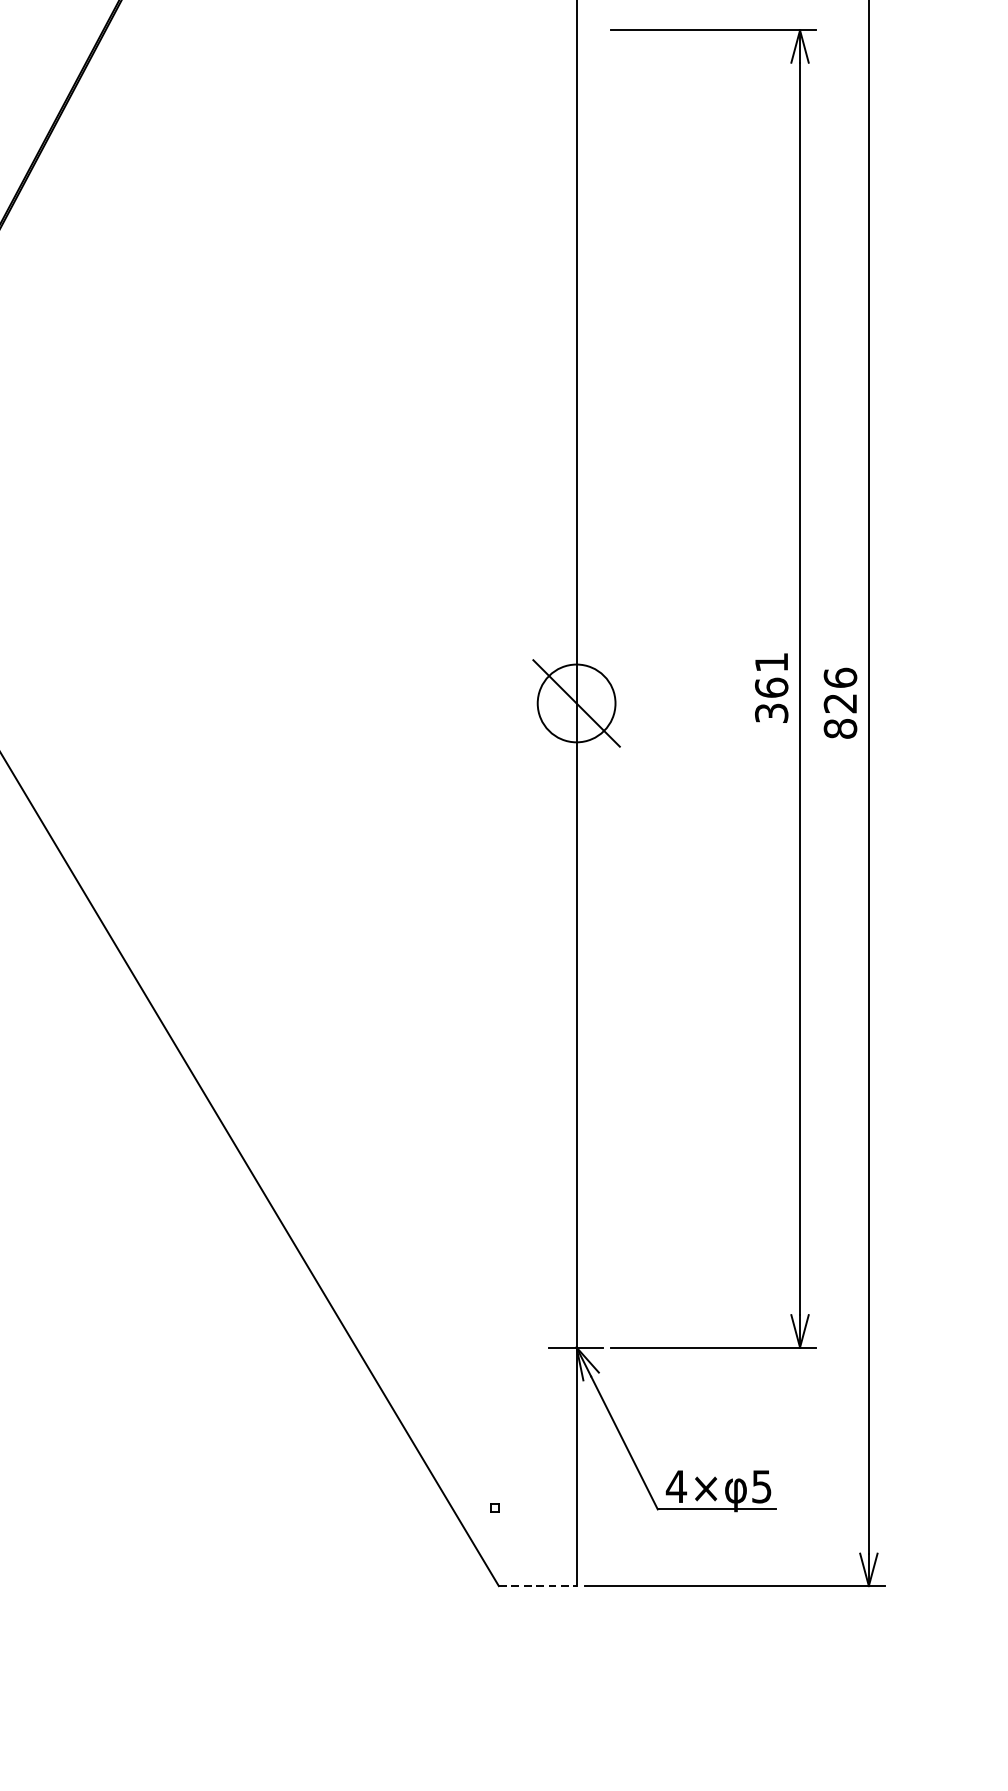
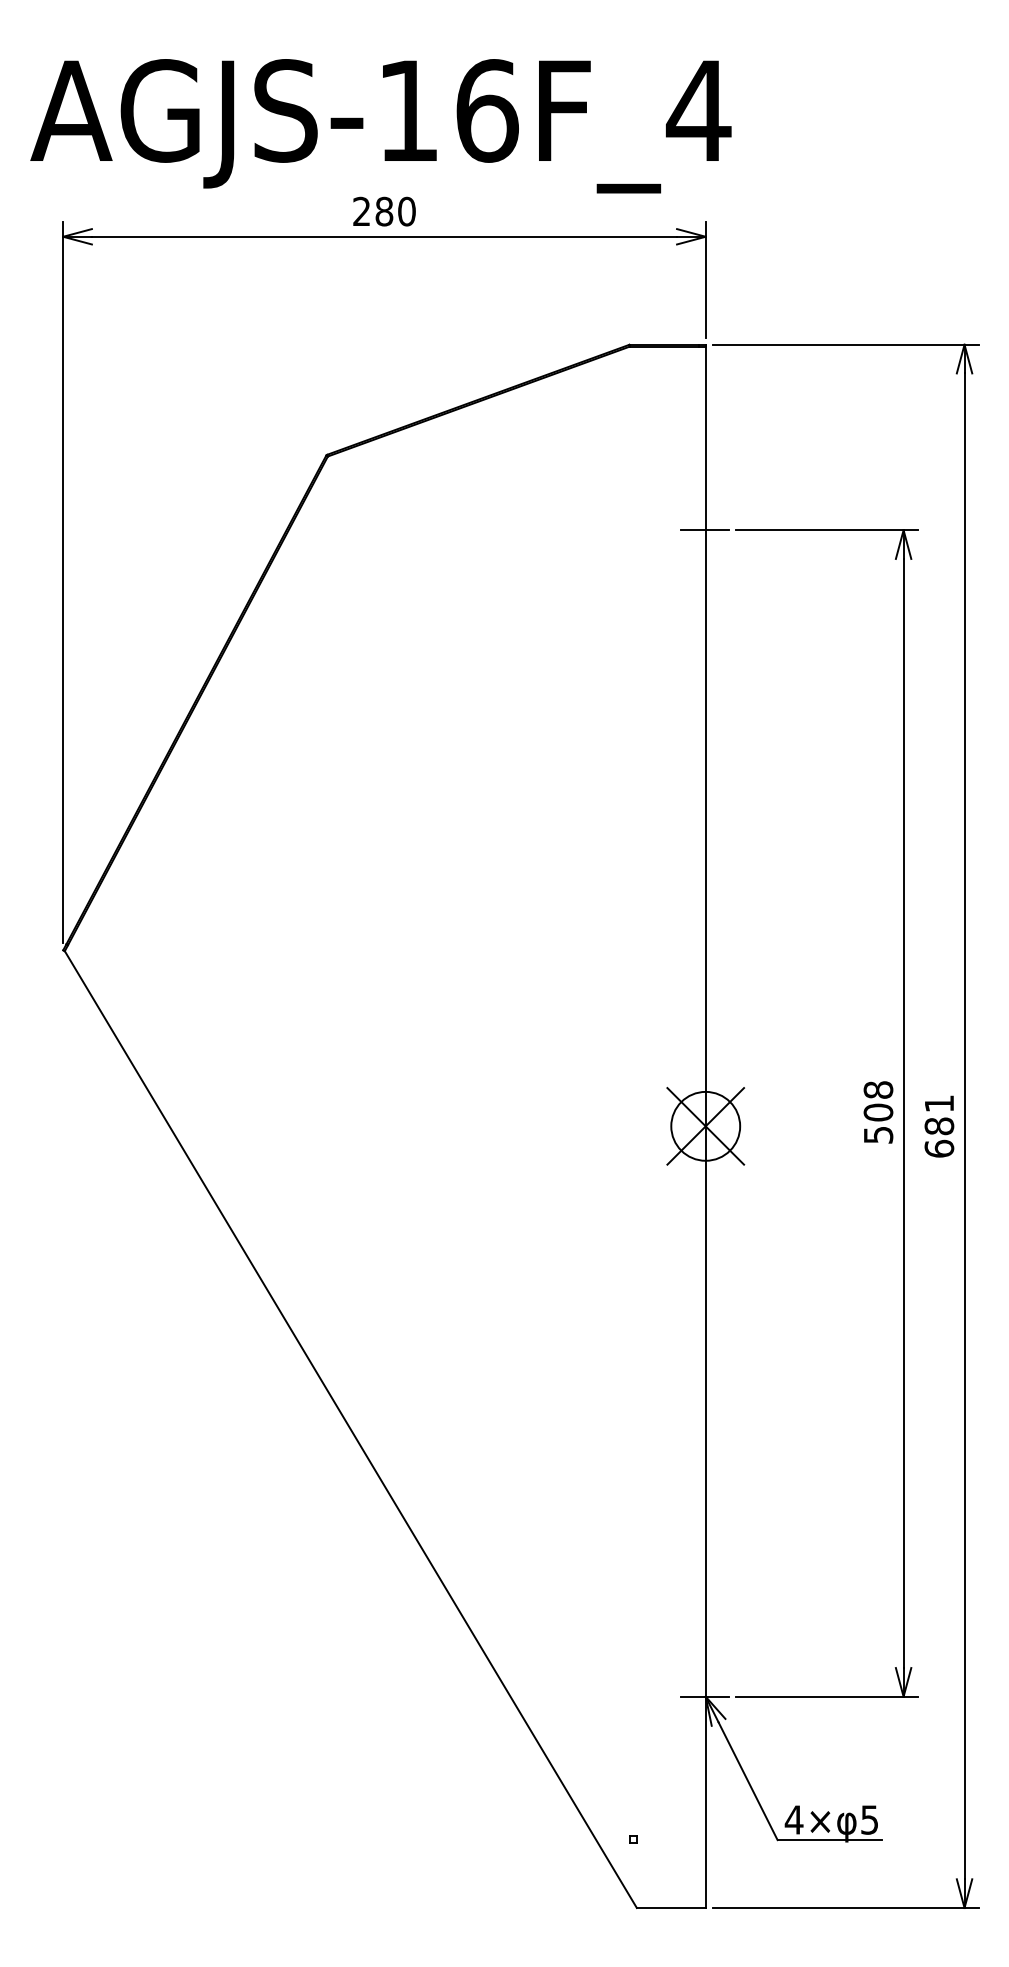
line: (575, 30) -> (704, 530), added
text: (771, 687) -> (878, 1112), 361 -> 508
text: (840, 702) -> (939, 1125), 826 -> 681
line: (576, 703) -> (705, 1126), added
line: (537, 1585) -> (671, 1907), dashed -> solid

